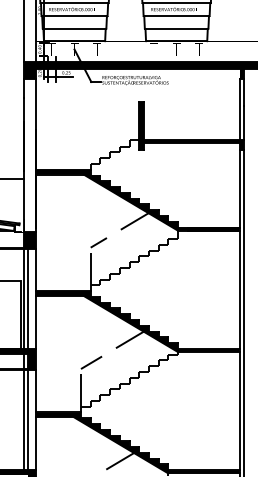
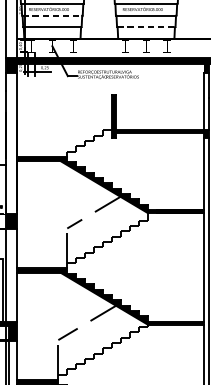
line: (74, 16) -> (52, 15), solid -> dashed
line: (177, 28) -> (147, 26), solid -> dashed
line: (27, 298) -> (9, 275), removed

